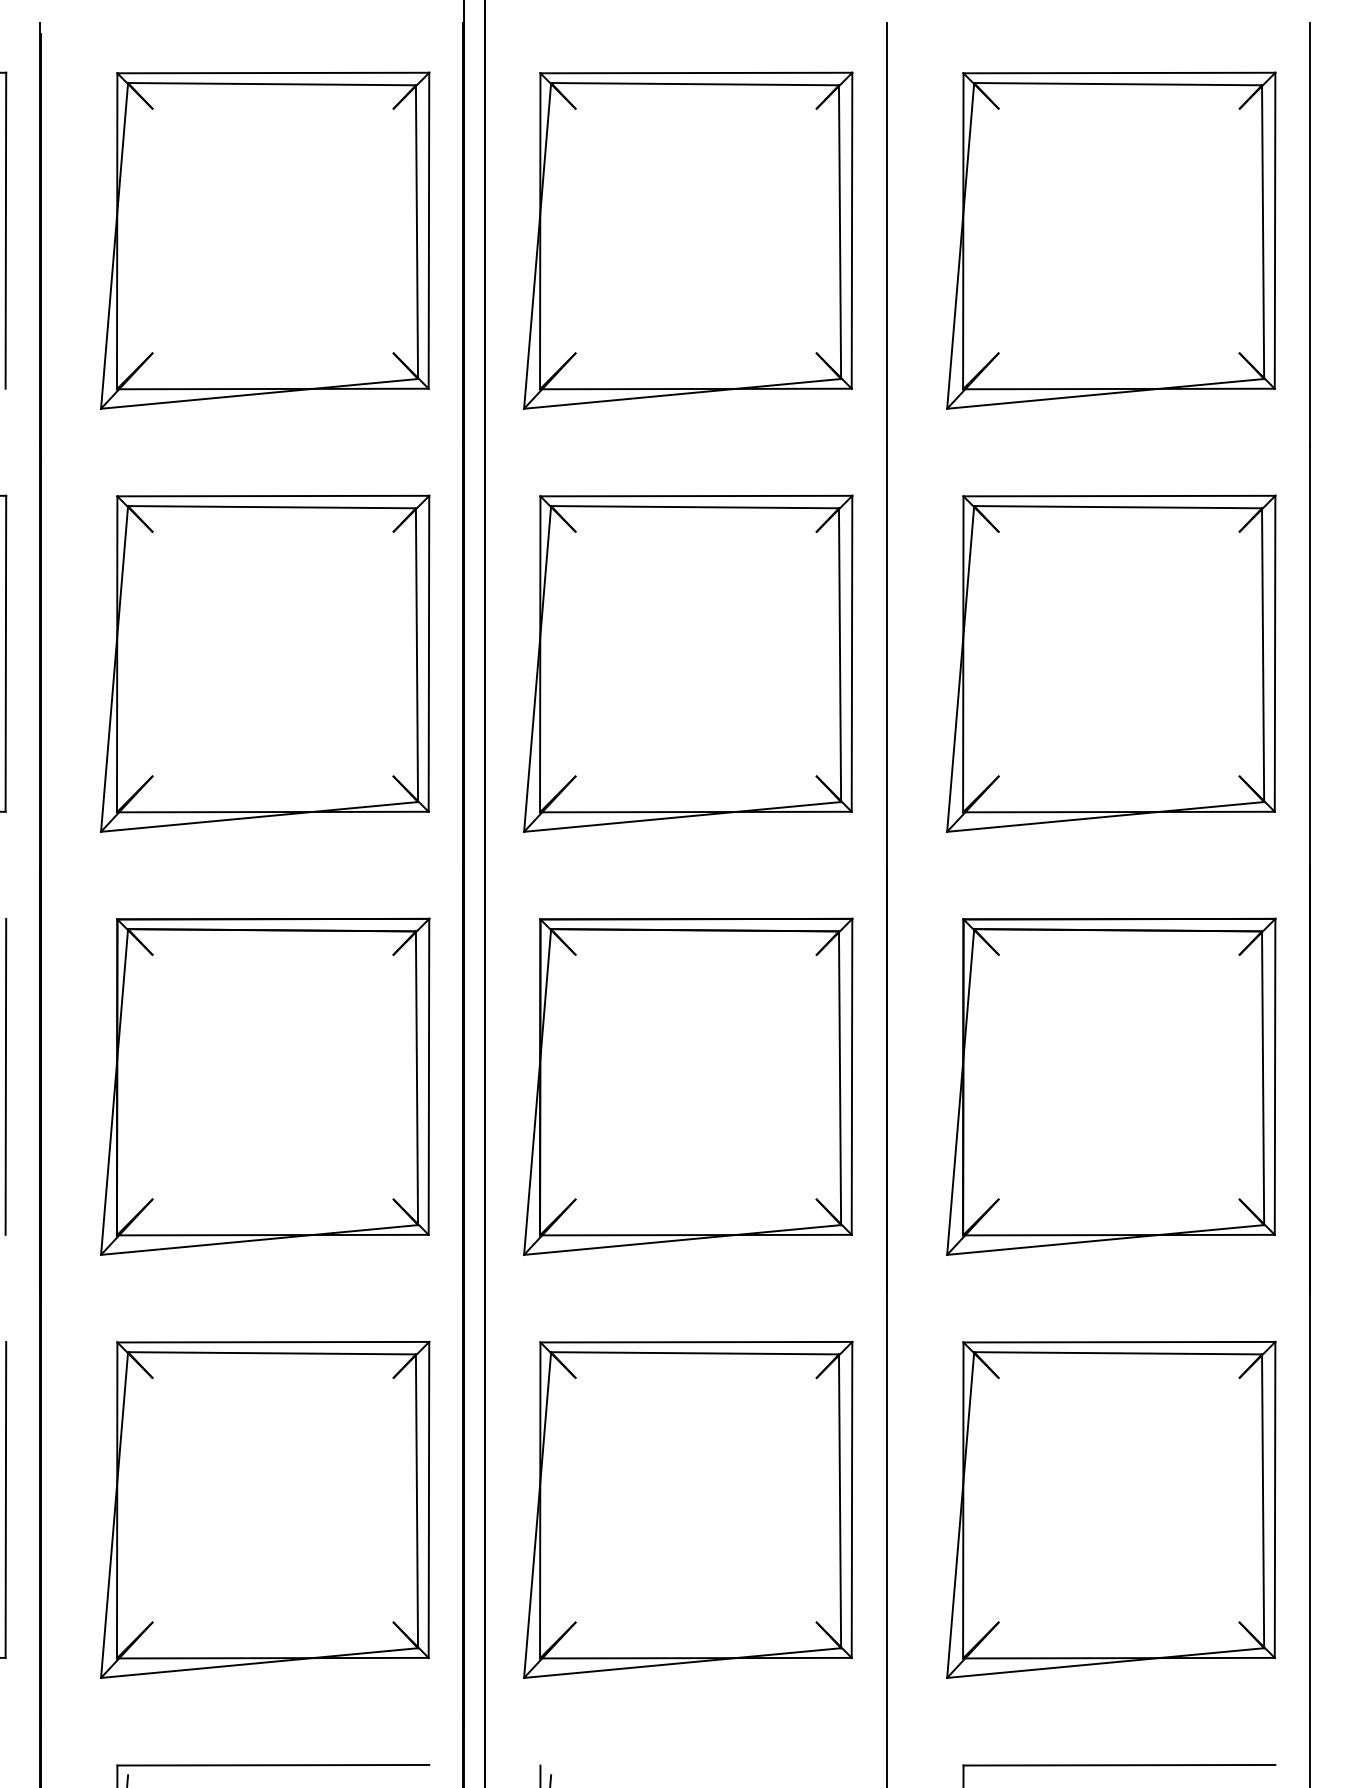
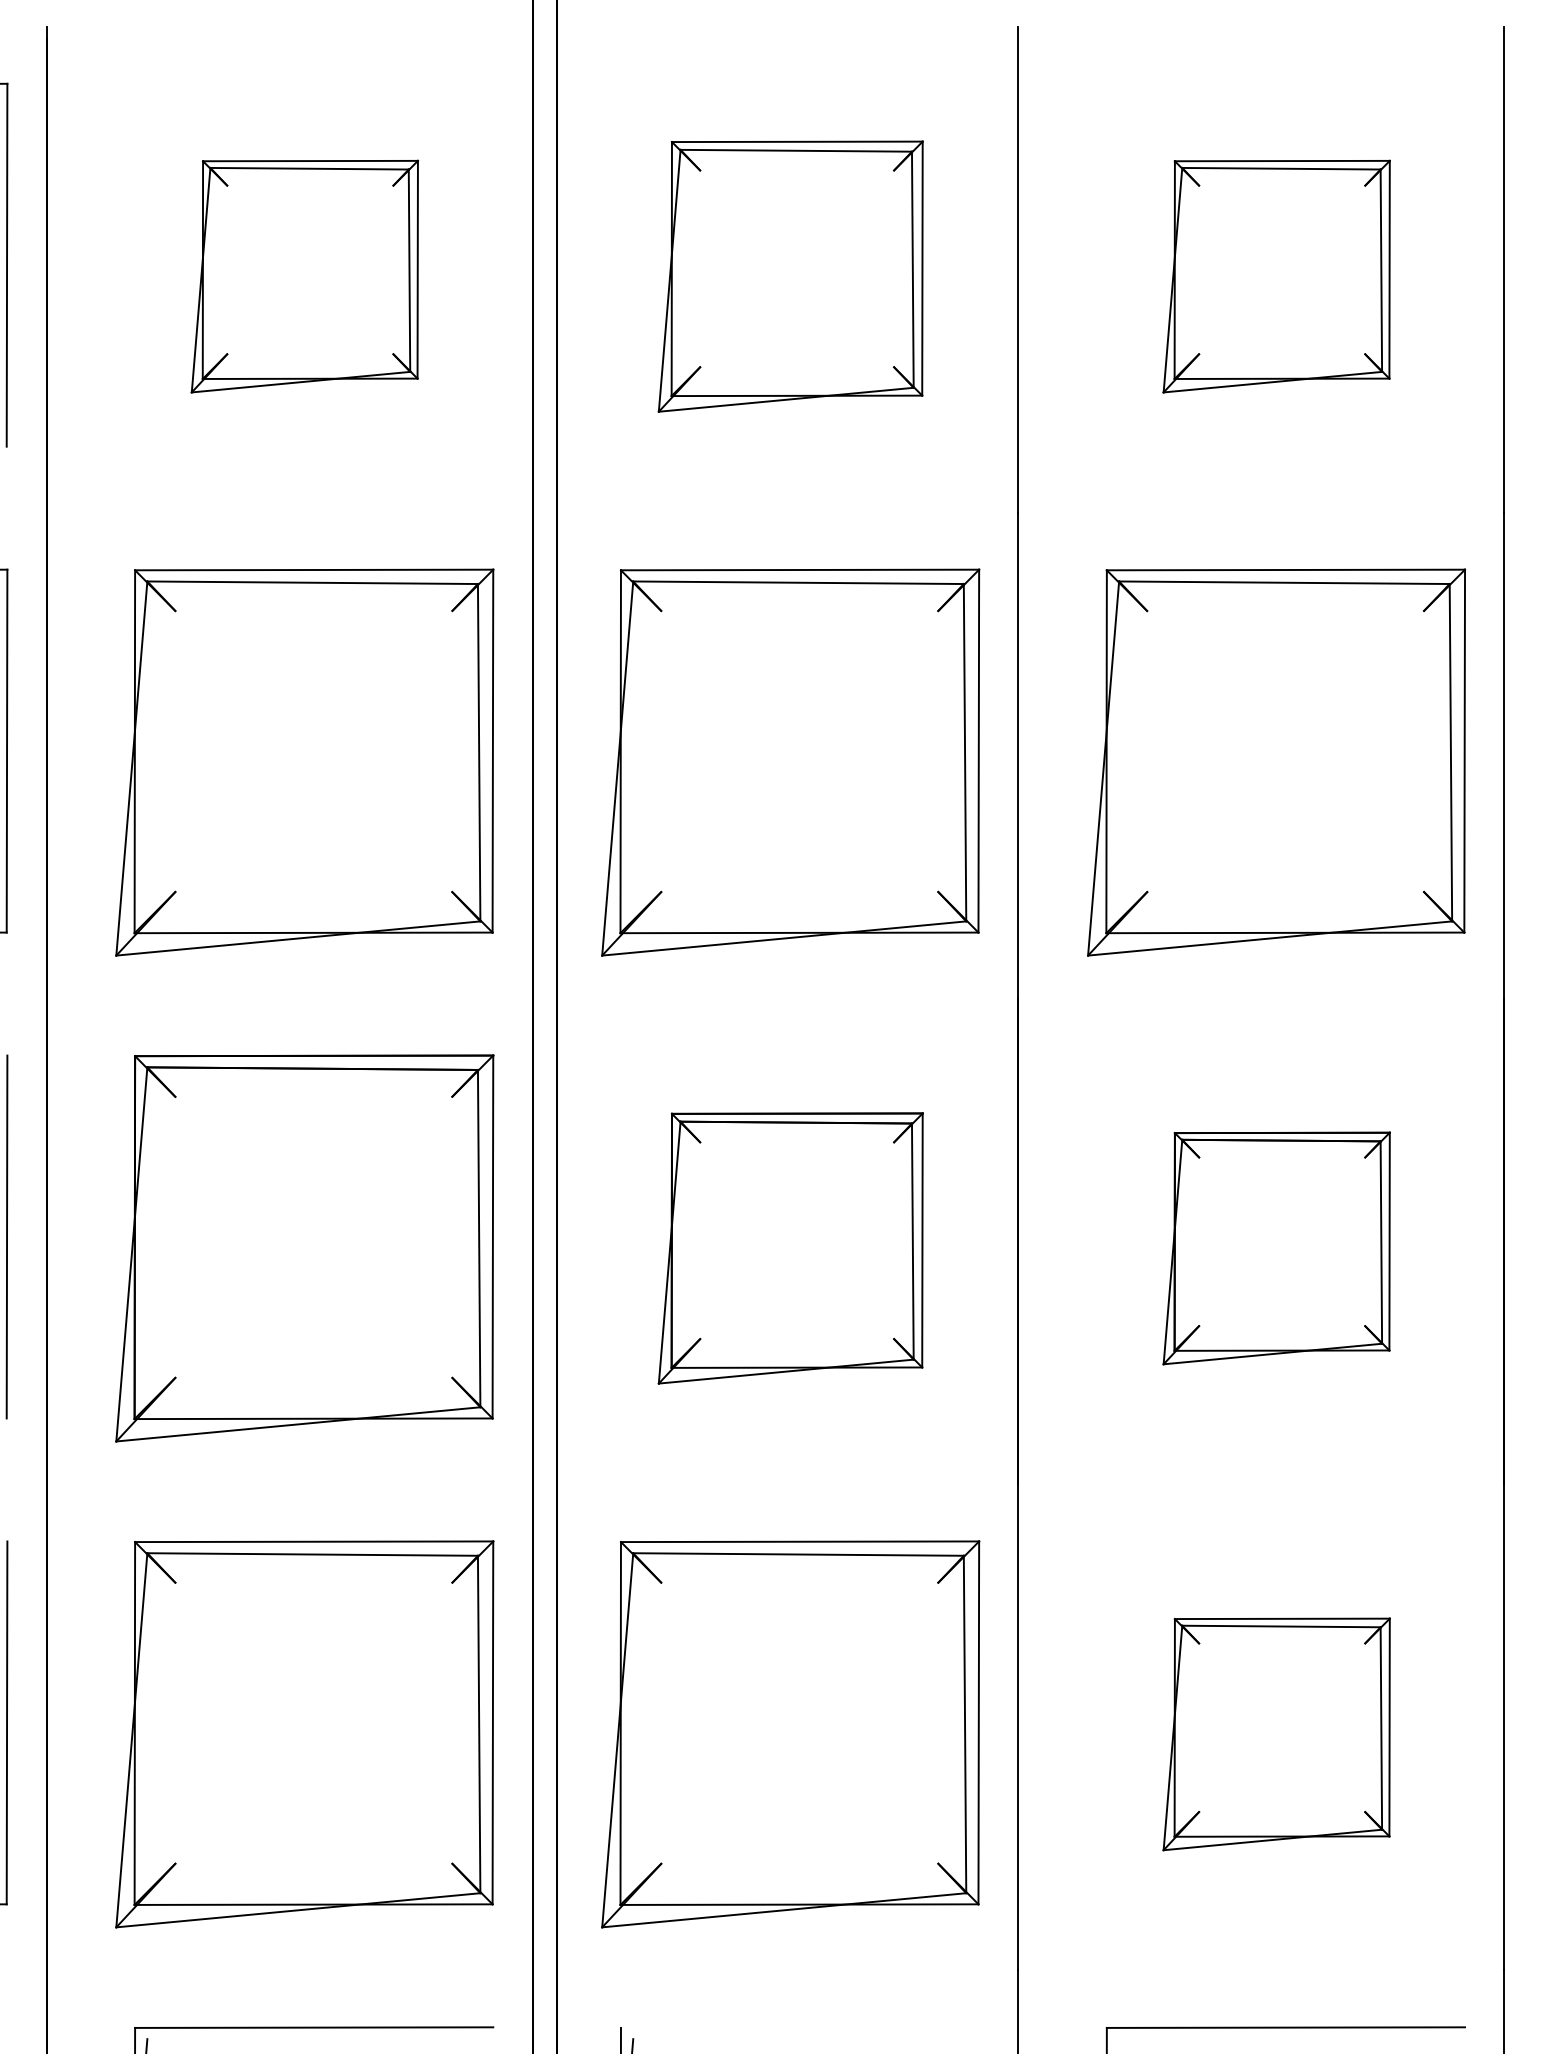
part: (264, 240) -> (304, 276), size x0.6
part: (688, 240) -> (790, 276), size x0.7
part: (1111, 240) -> (1276, 276), size x0.6
part: (688, 1086) -> (790, 1248), size x0.7
part: (1111, 1086) -> (1276, 1248), size x0.6
part: (1111, 1510) -> (1276, 1734), size x0.6

